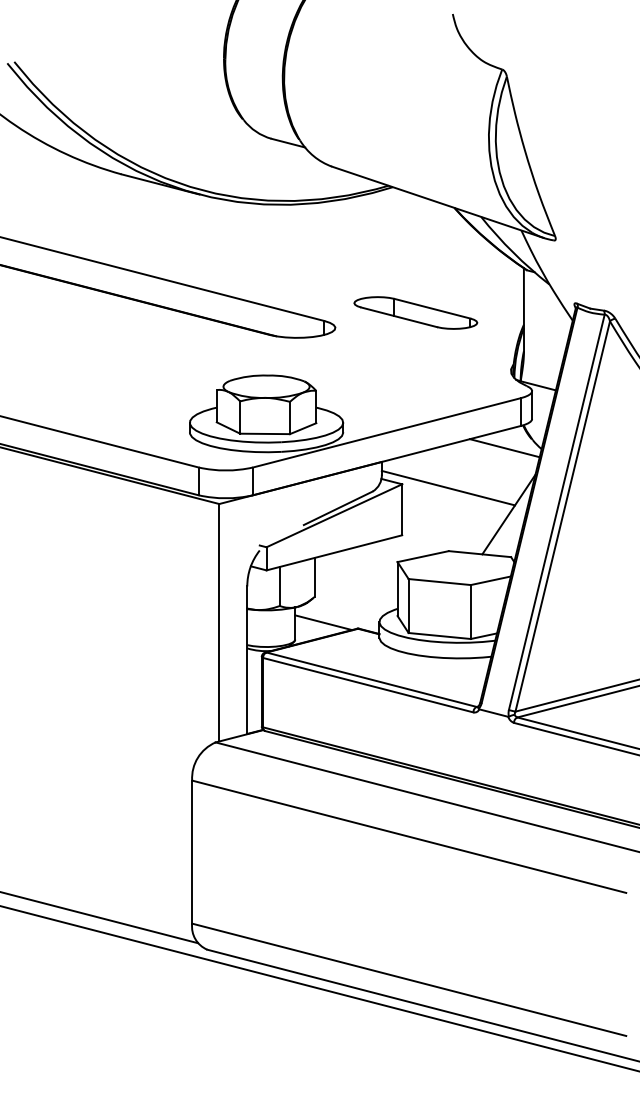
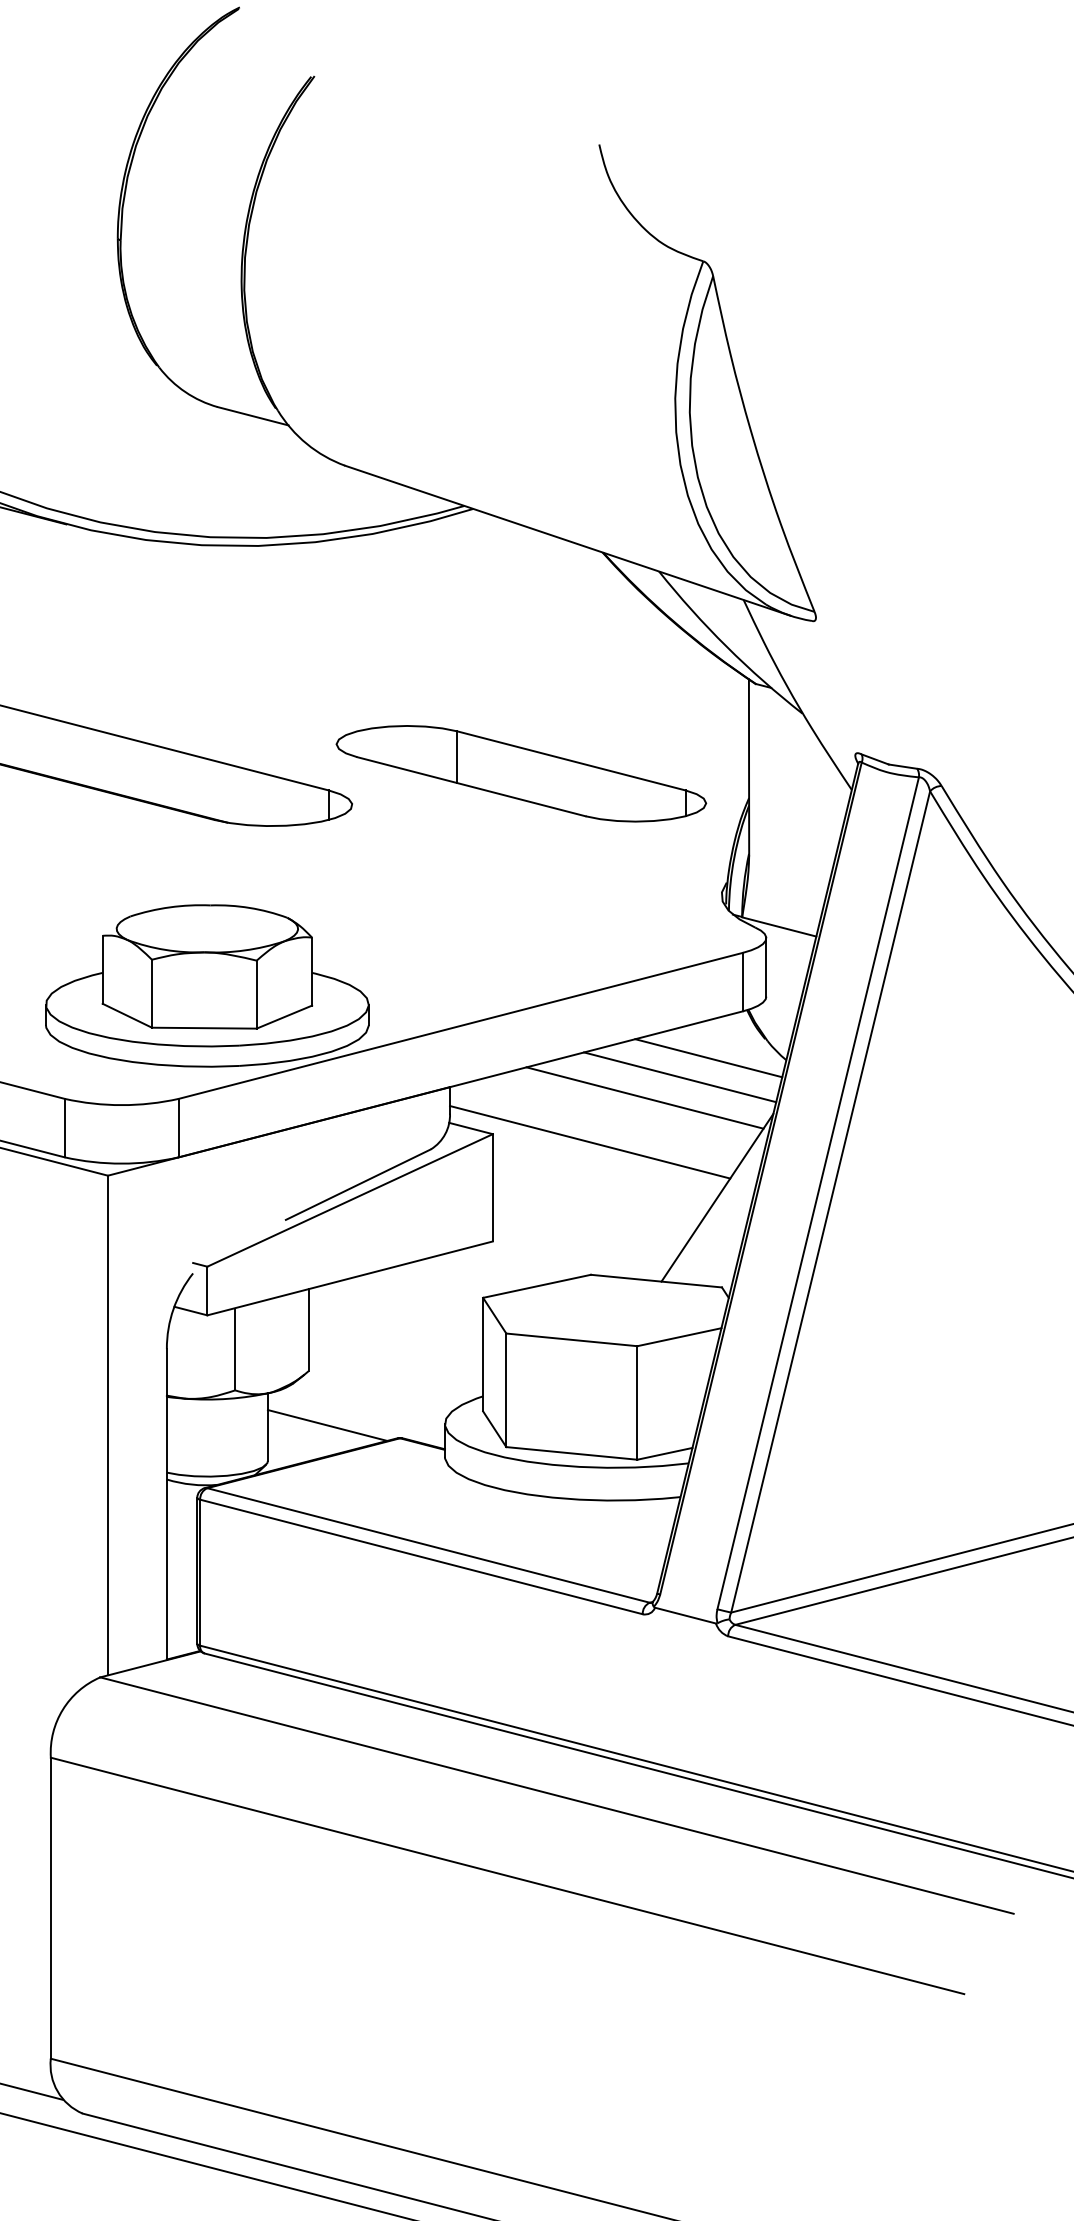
part: (415, 312) -> (520, 772), size x1.43
line: (490, 457) -> (678, 1077), added
line: (474, 466) -> (644, 1096), added

